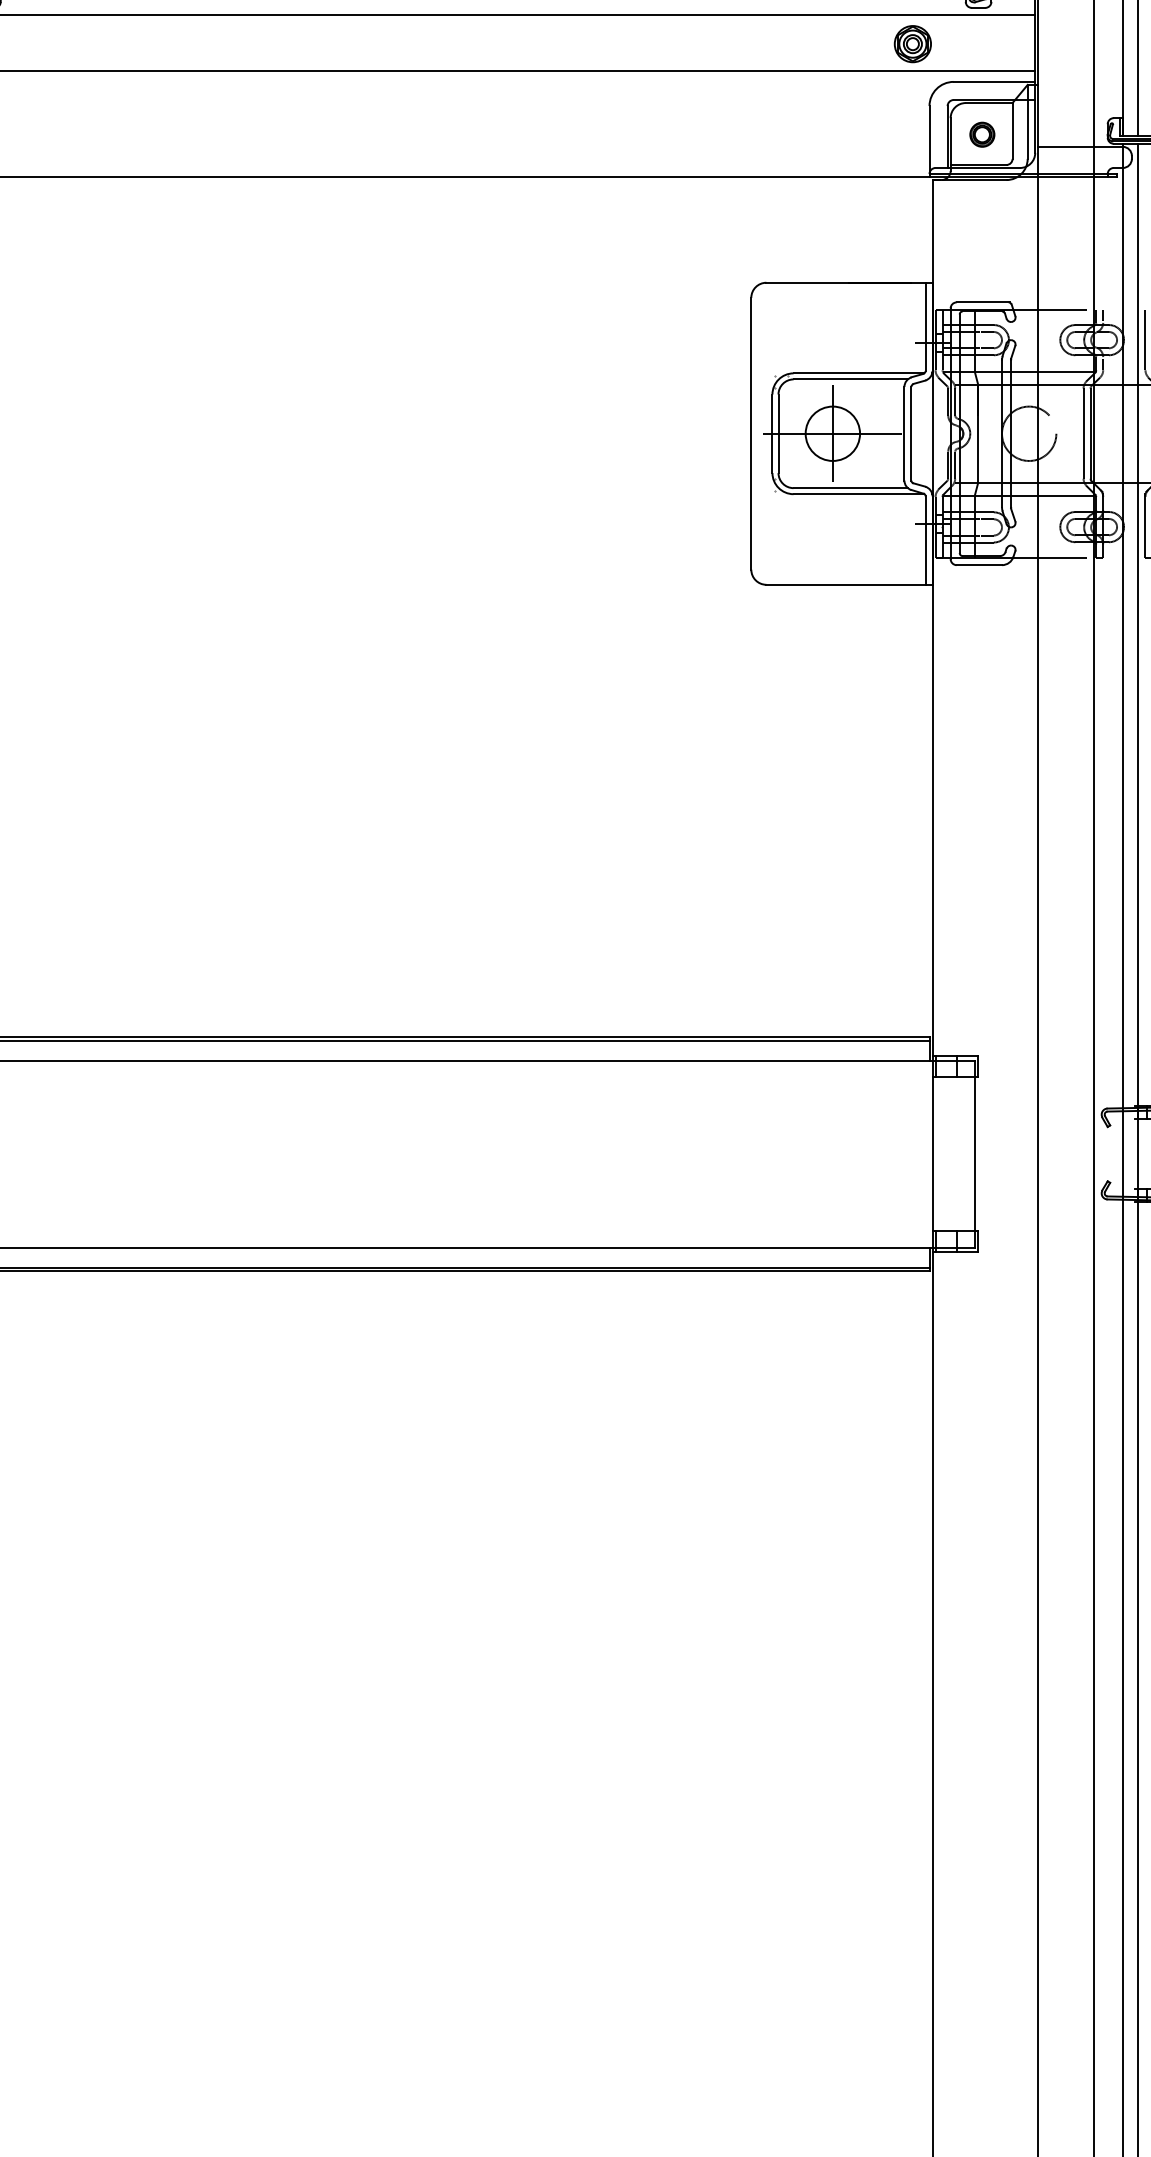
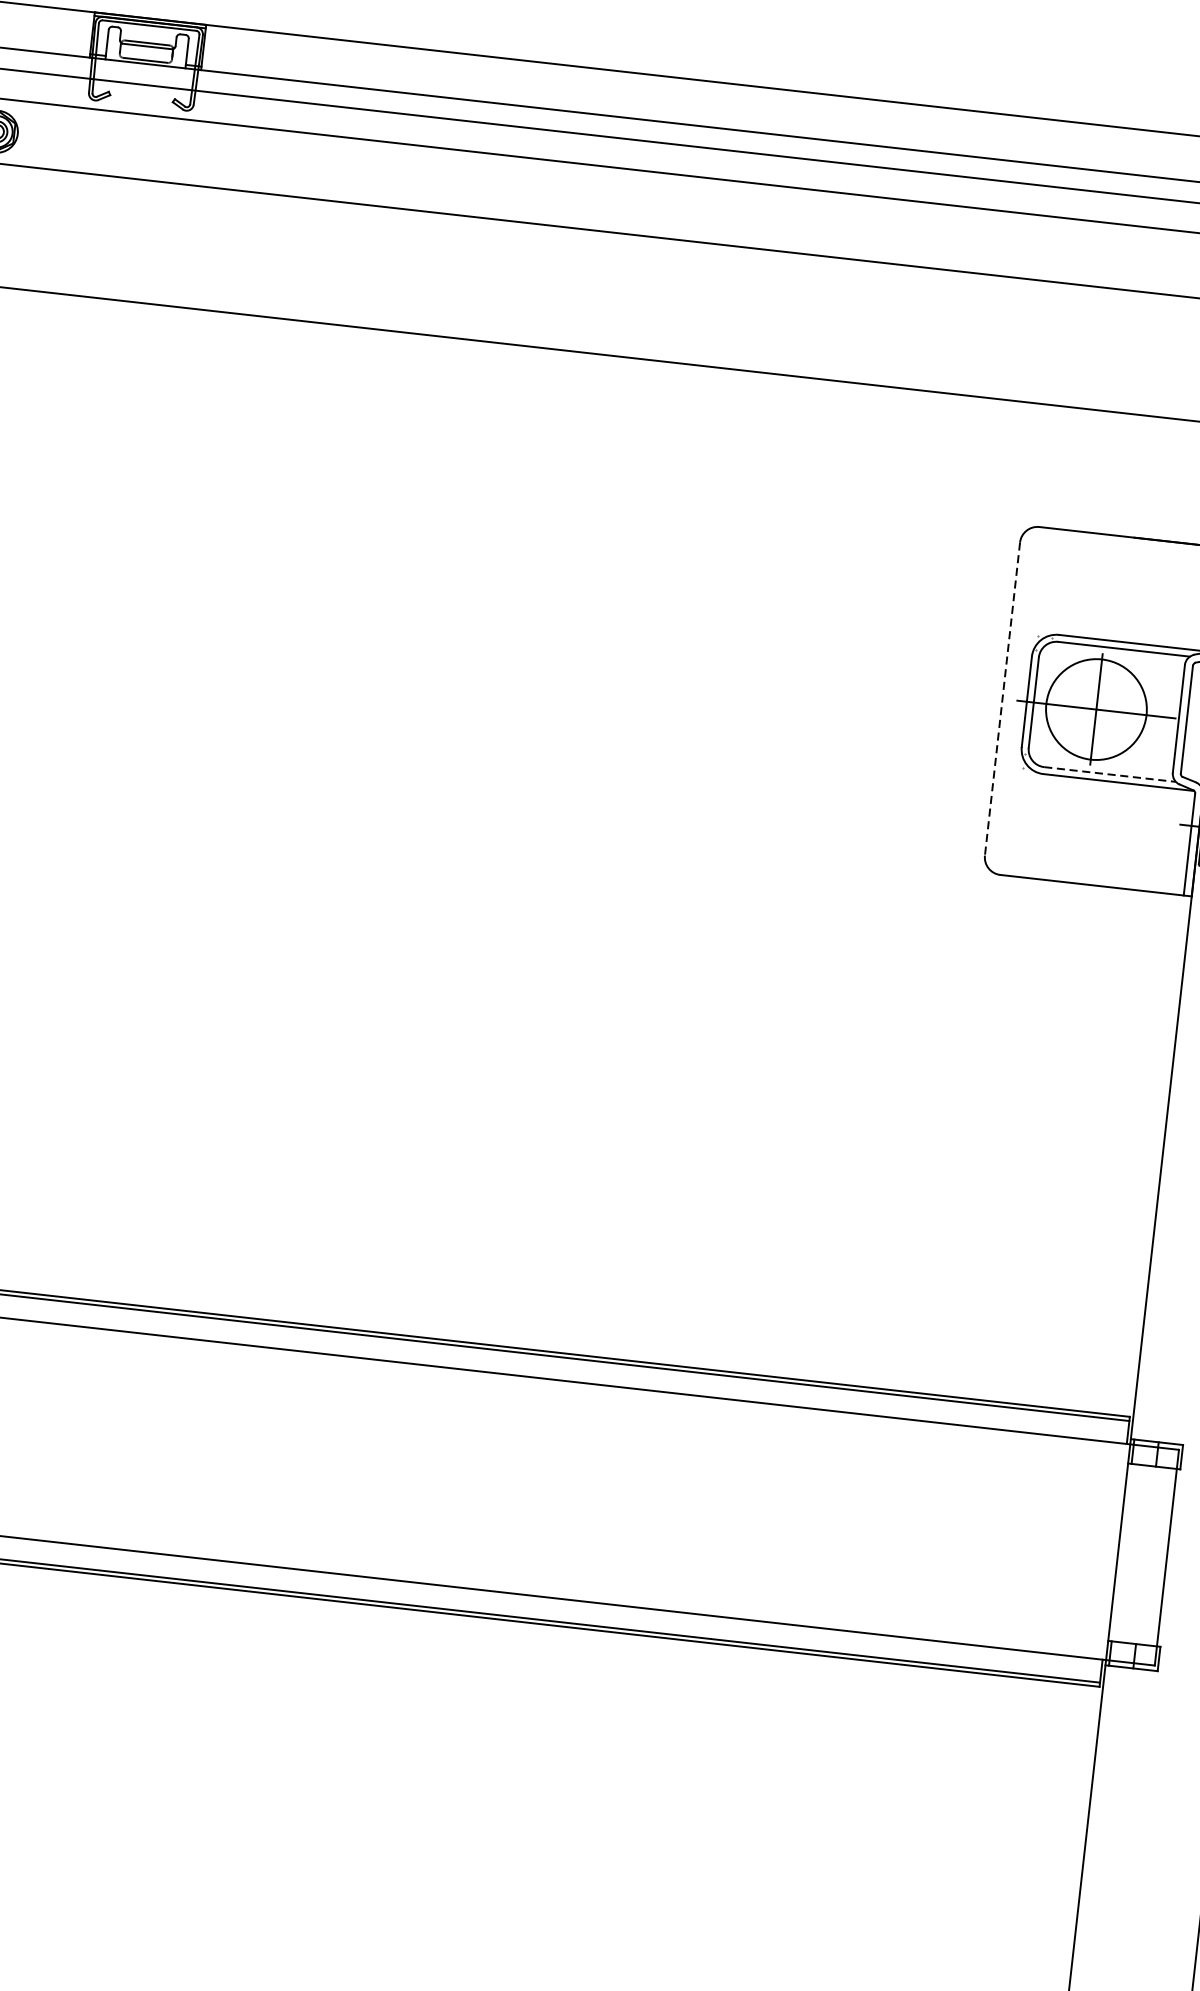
line: (751, 433) -> (1002, 698), solid -> dashed
circle: (832, 433) -> (1096, 709), size x1.6
line: (851, 488) -> (1110, 775), solid -> dashed

